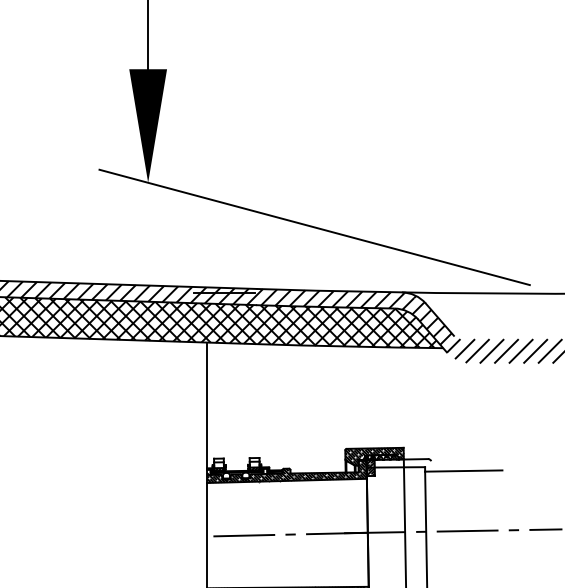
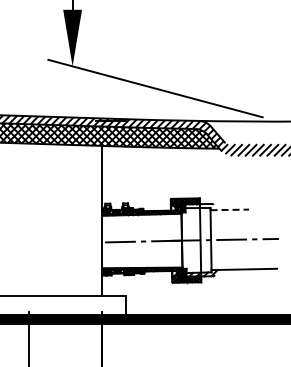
line: (465, 470) -> (230, 209), solid -> dashed

